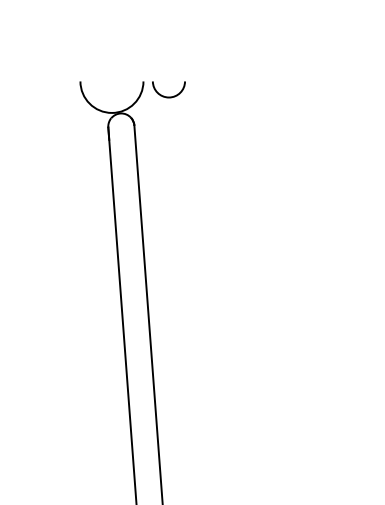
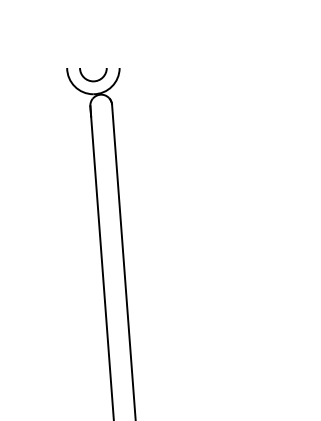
arc: (168, 96) -> (93, 80), moved

